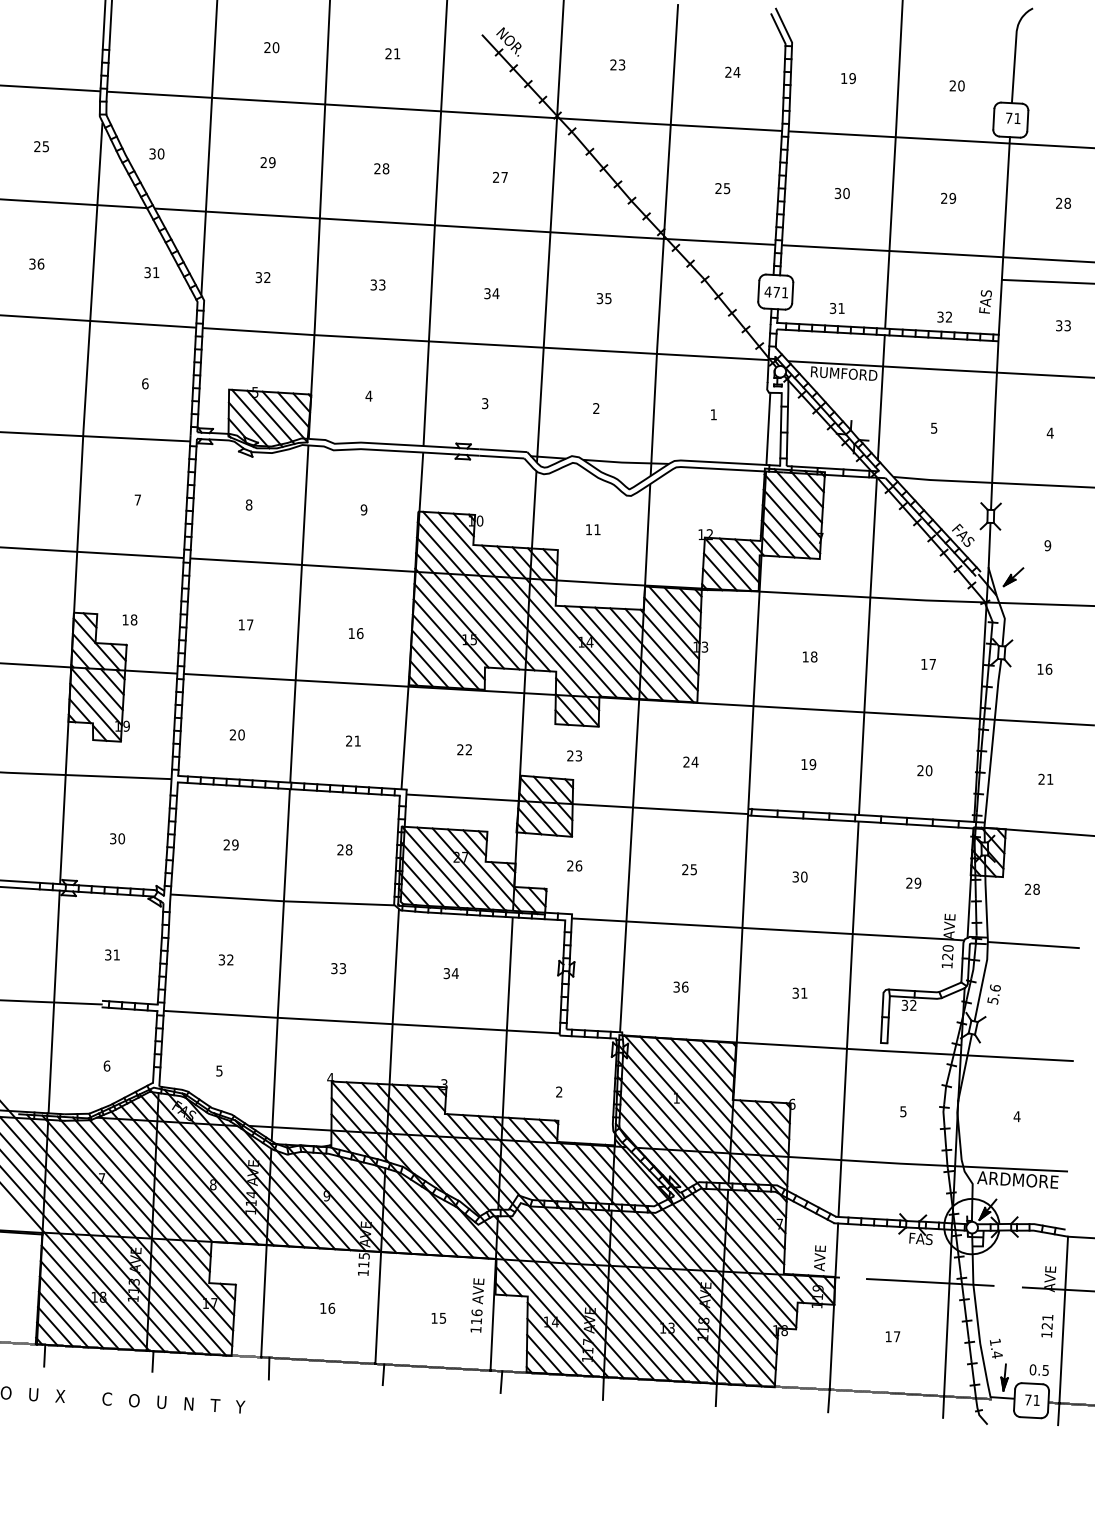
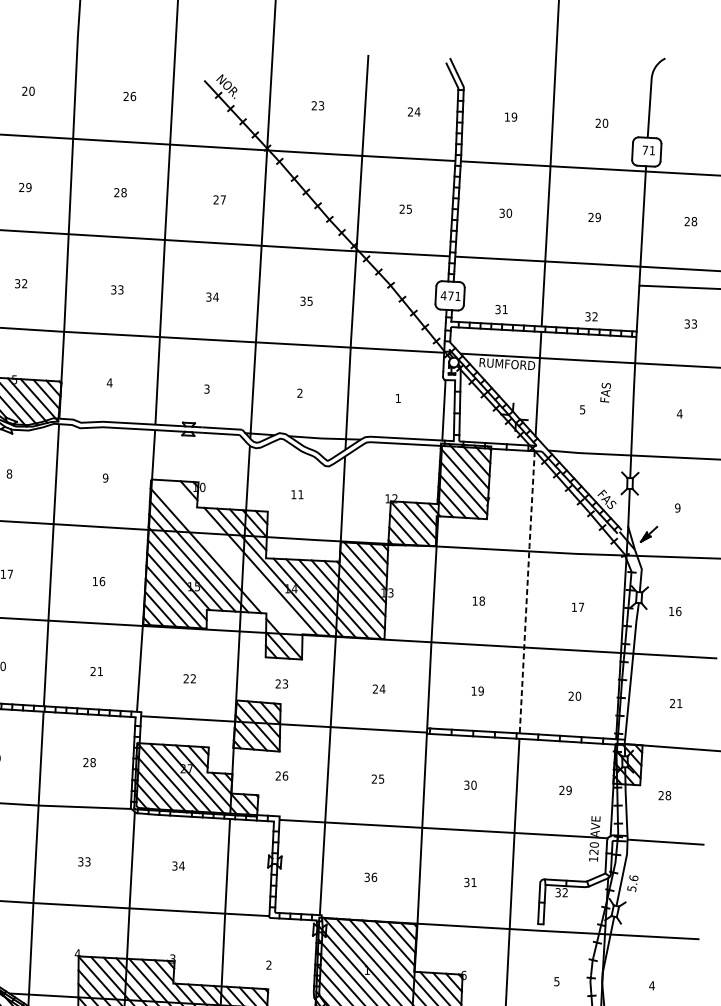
text: (396, 53) -> (132, 96), 21 -> 26
text: (985, 301) -> (605, 392), moved
line: (519, 604) -> (235, 557), removed
line: (511, 610) -> (229, 562), removed
line: (867, 646) -> (526, 592), solid -> dashed

